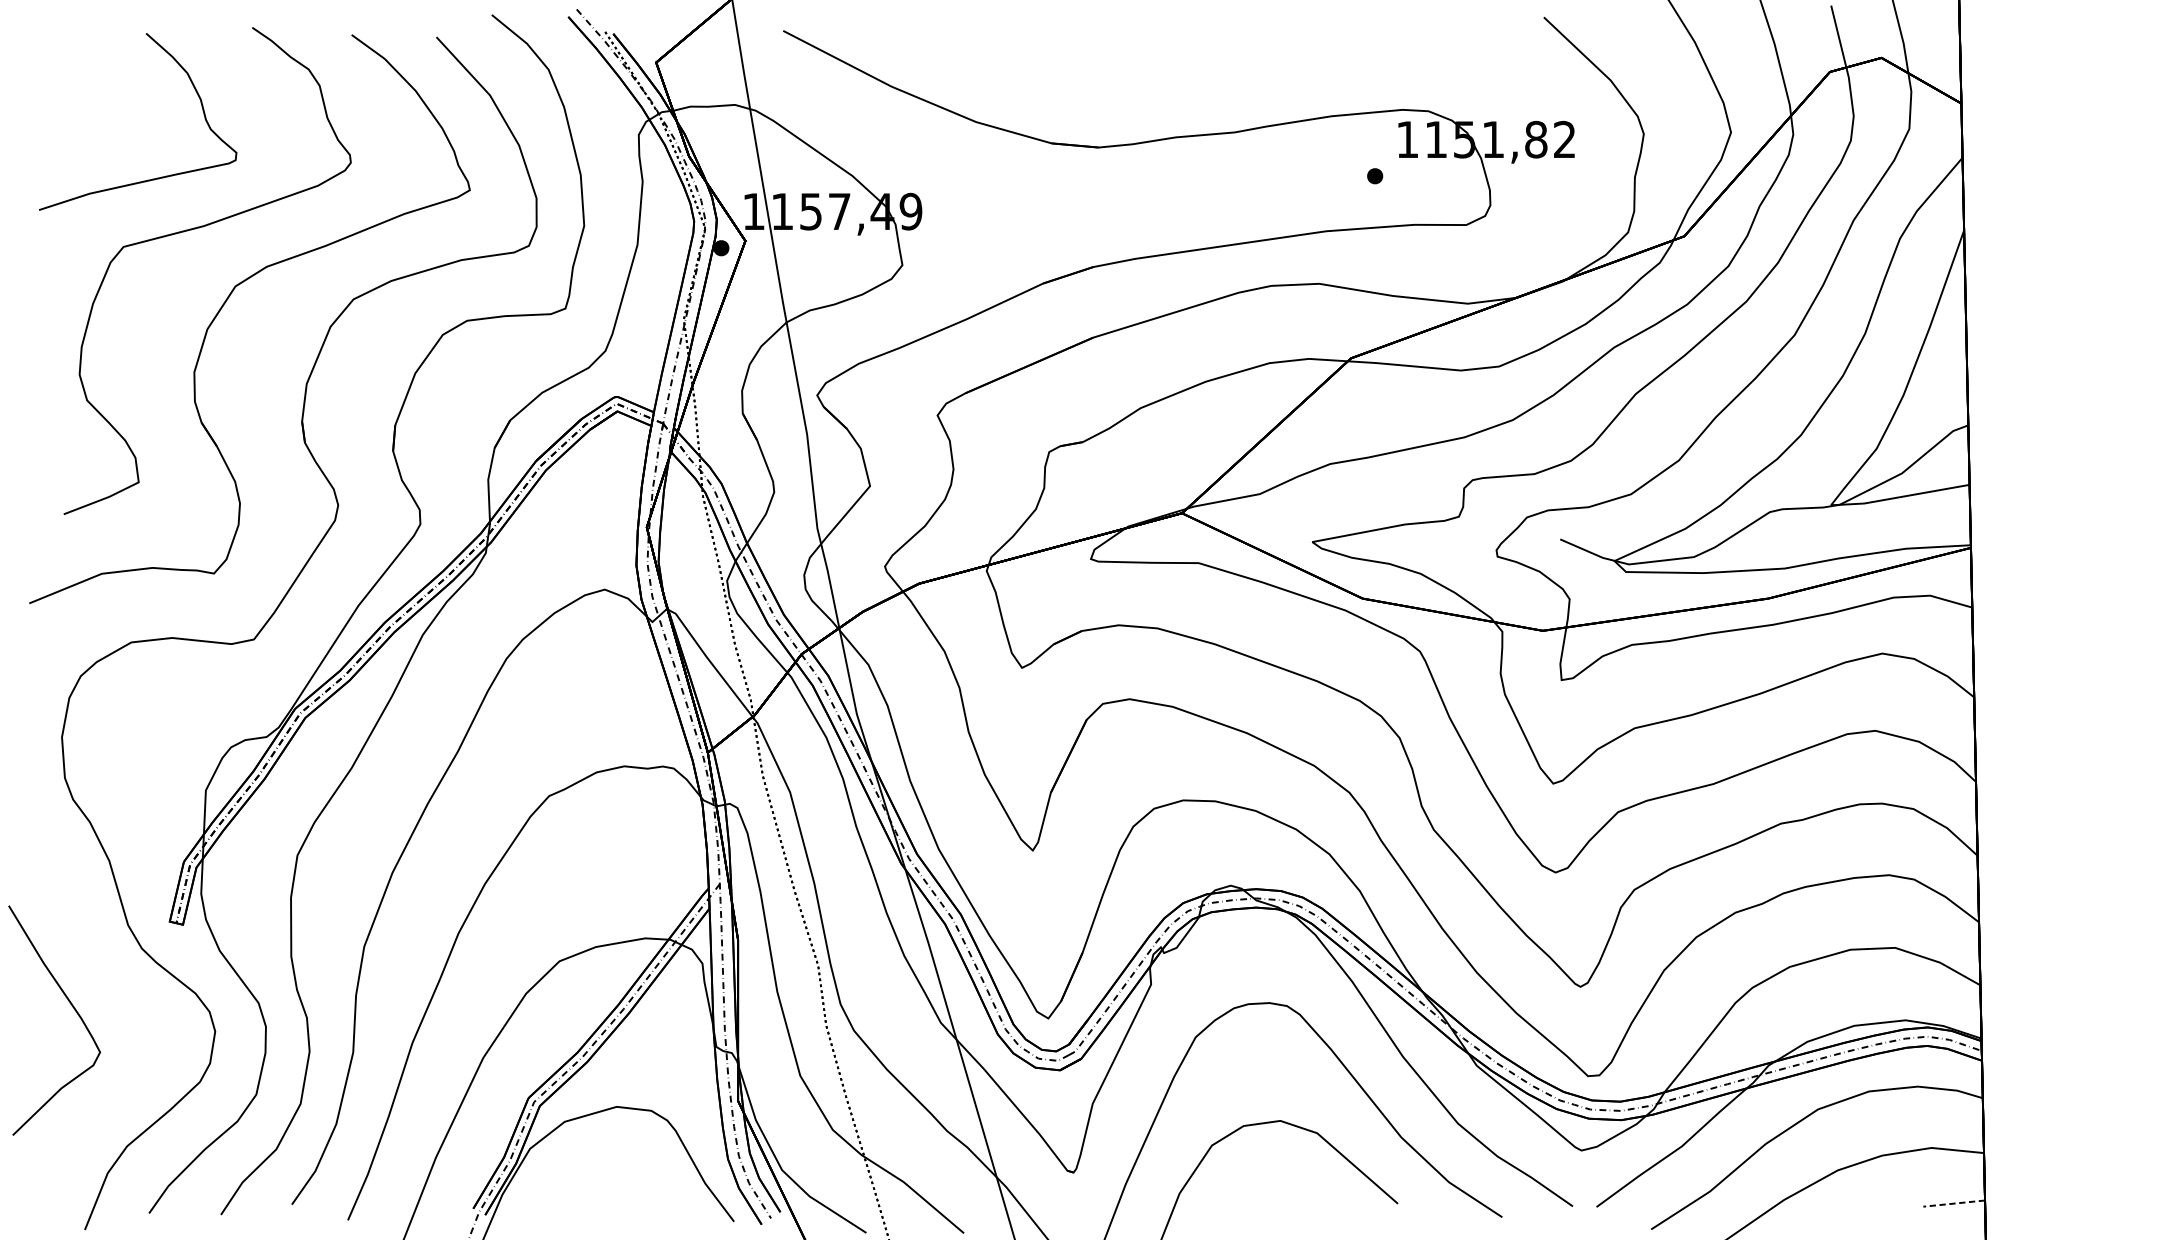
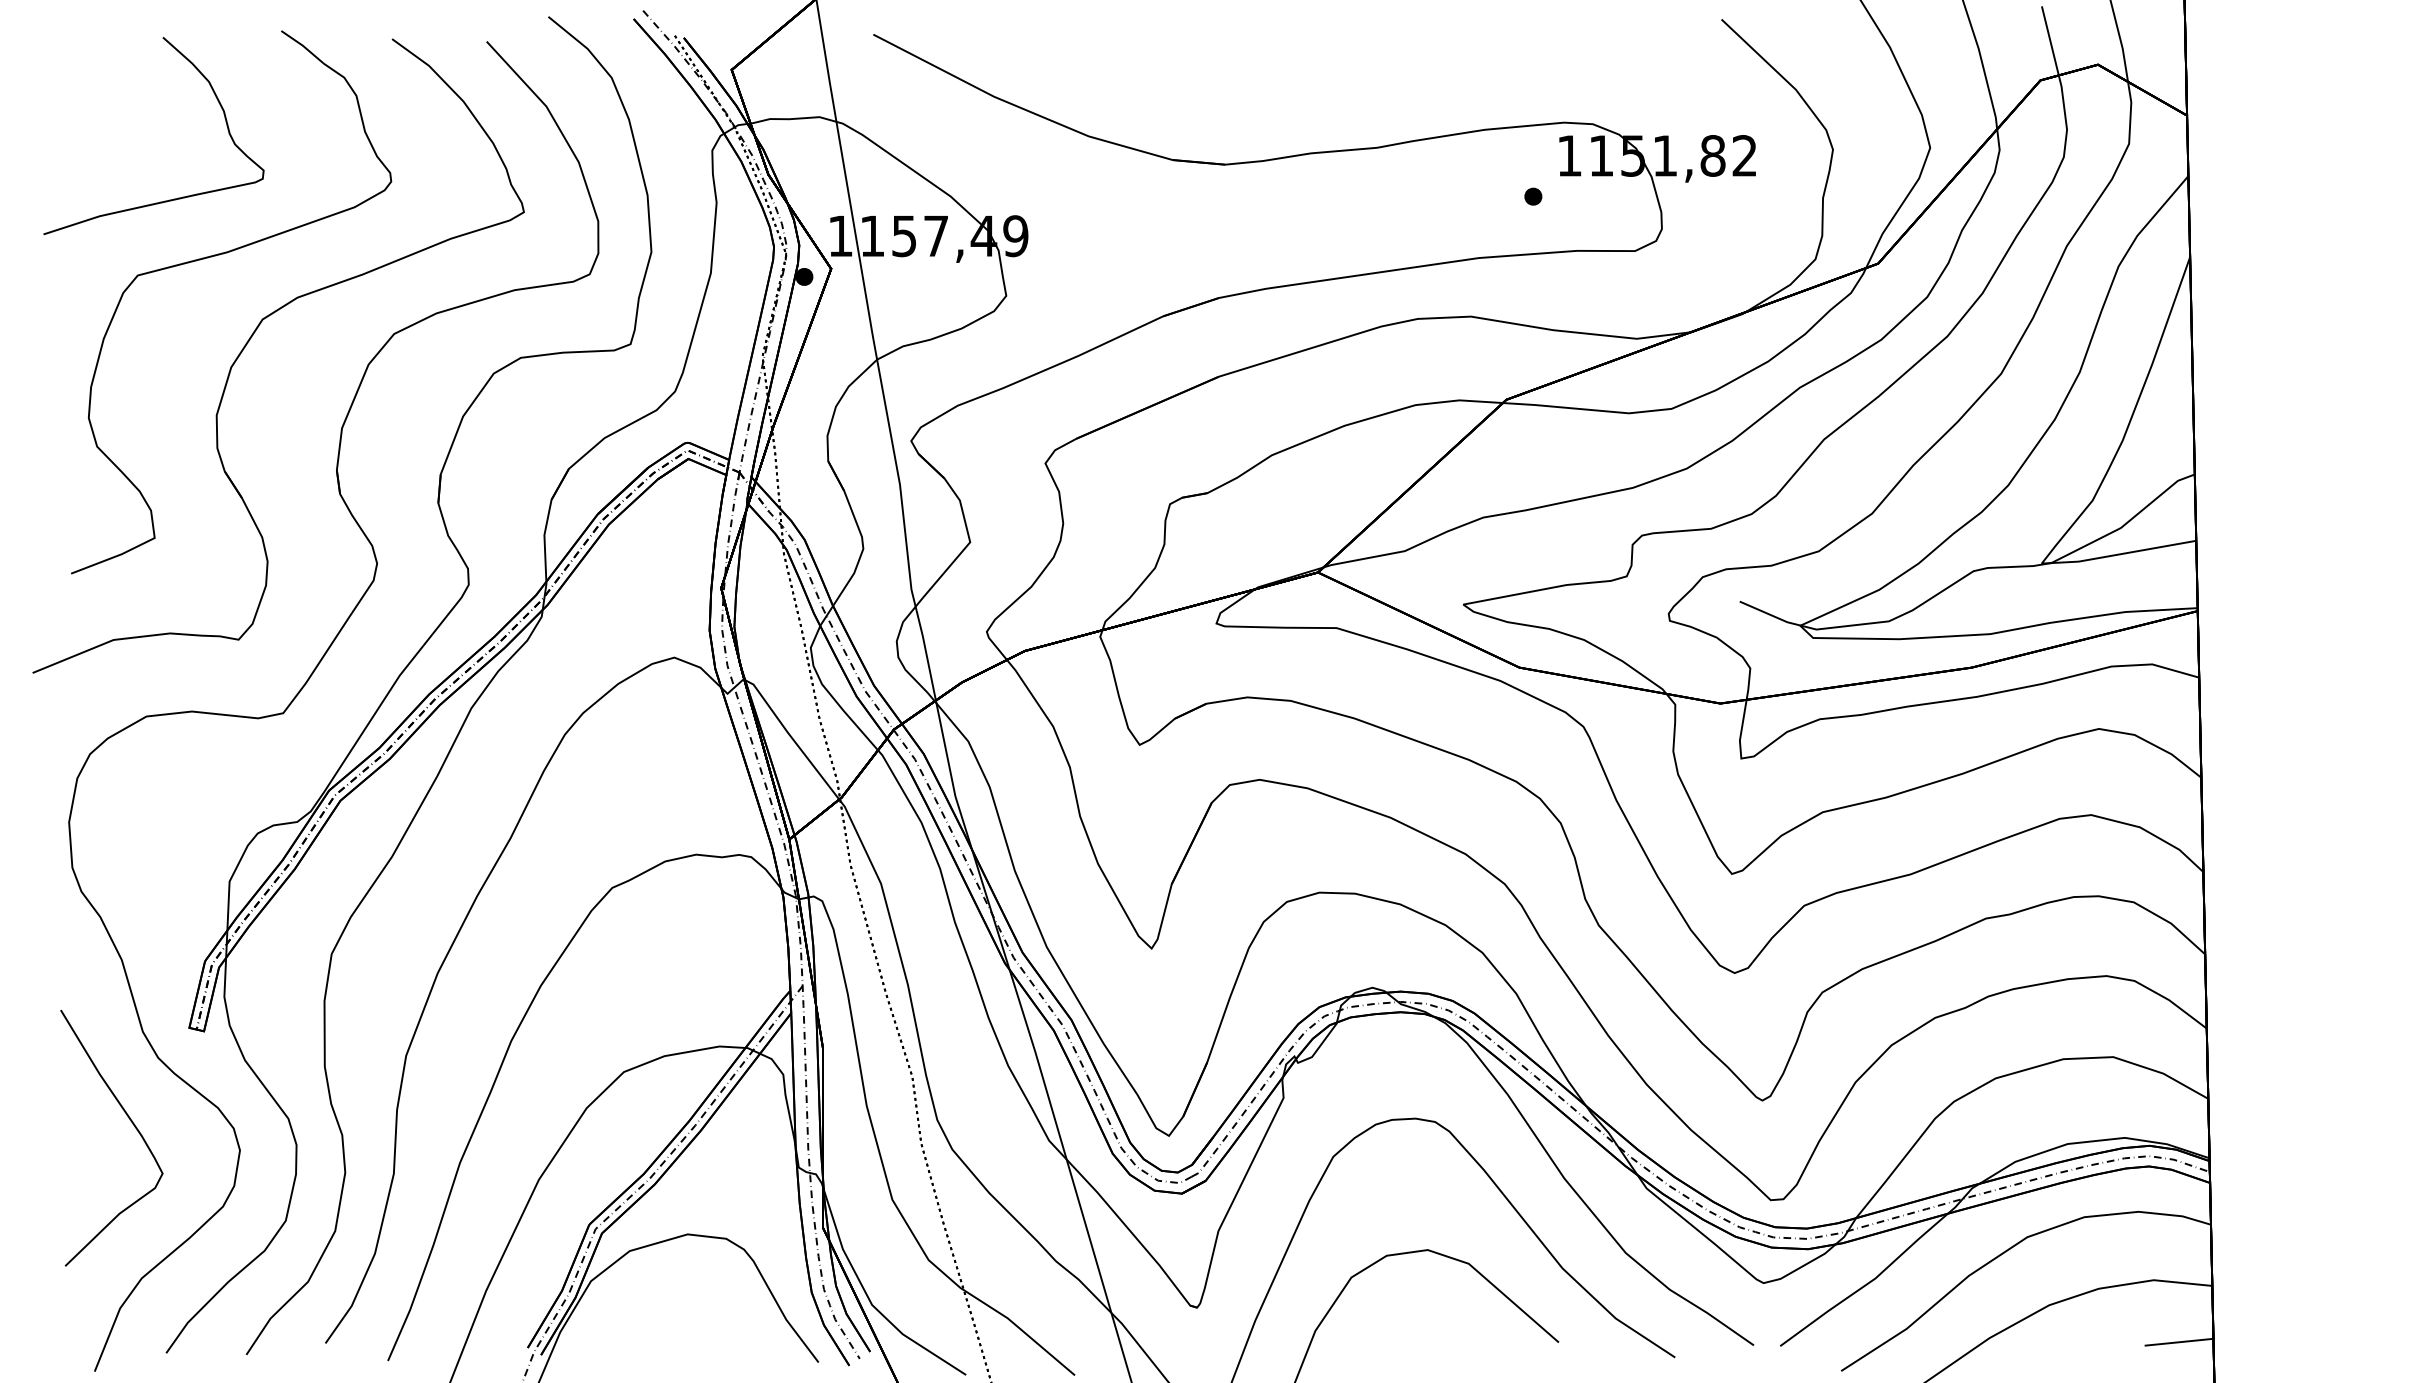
curve: (73, 1008) -> (132, 1124), moved
line: (1954, 1203) -> (2179, 1342), dashed -> solid

